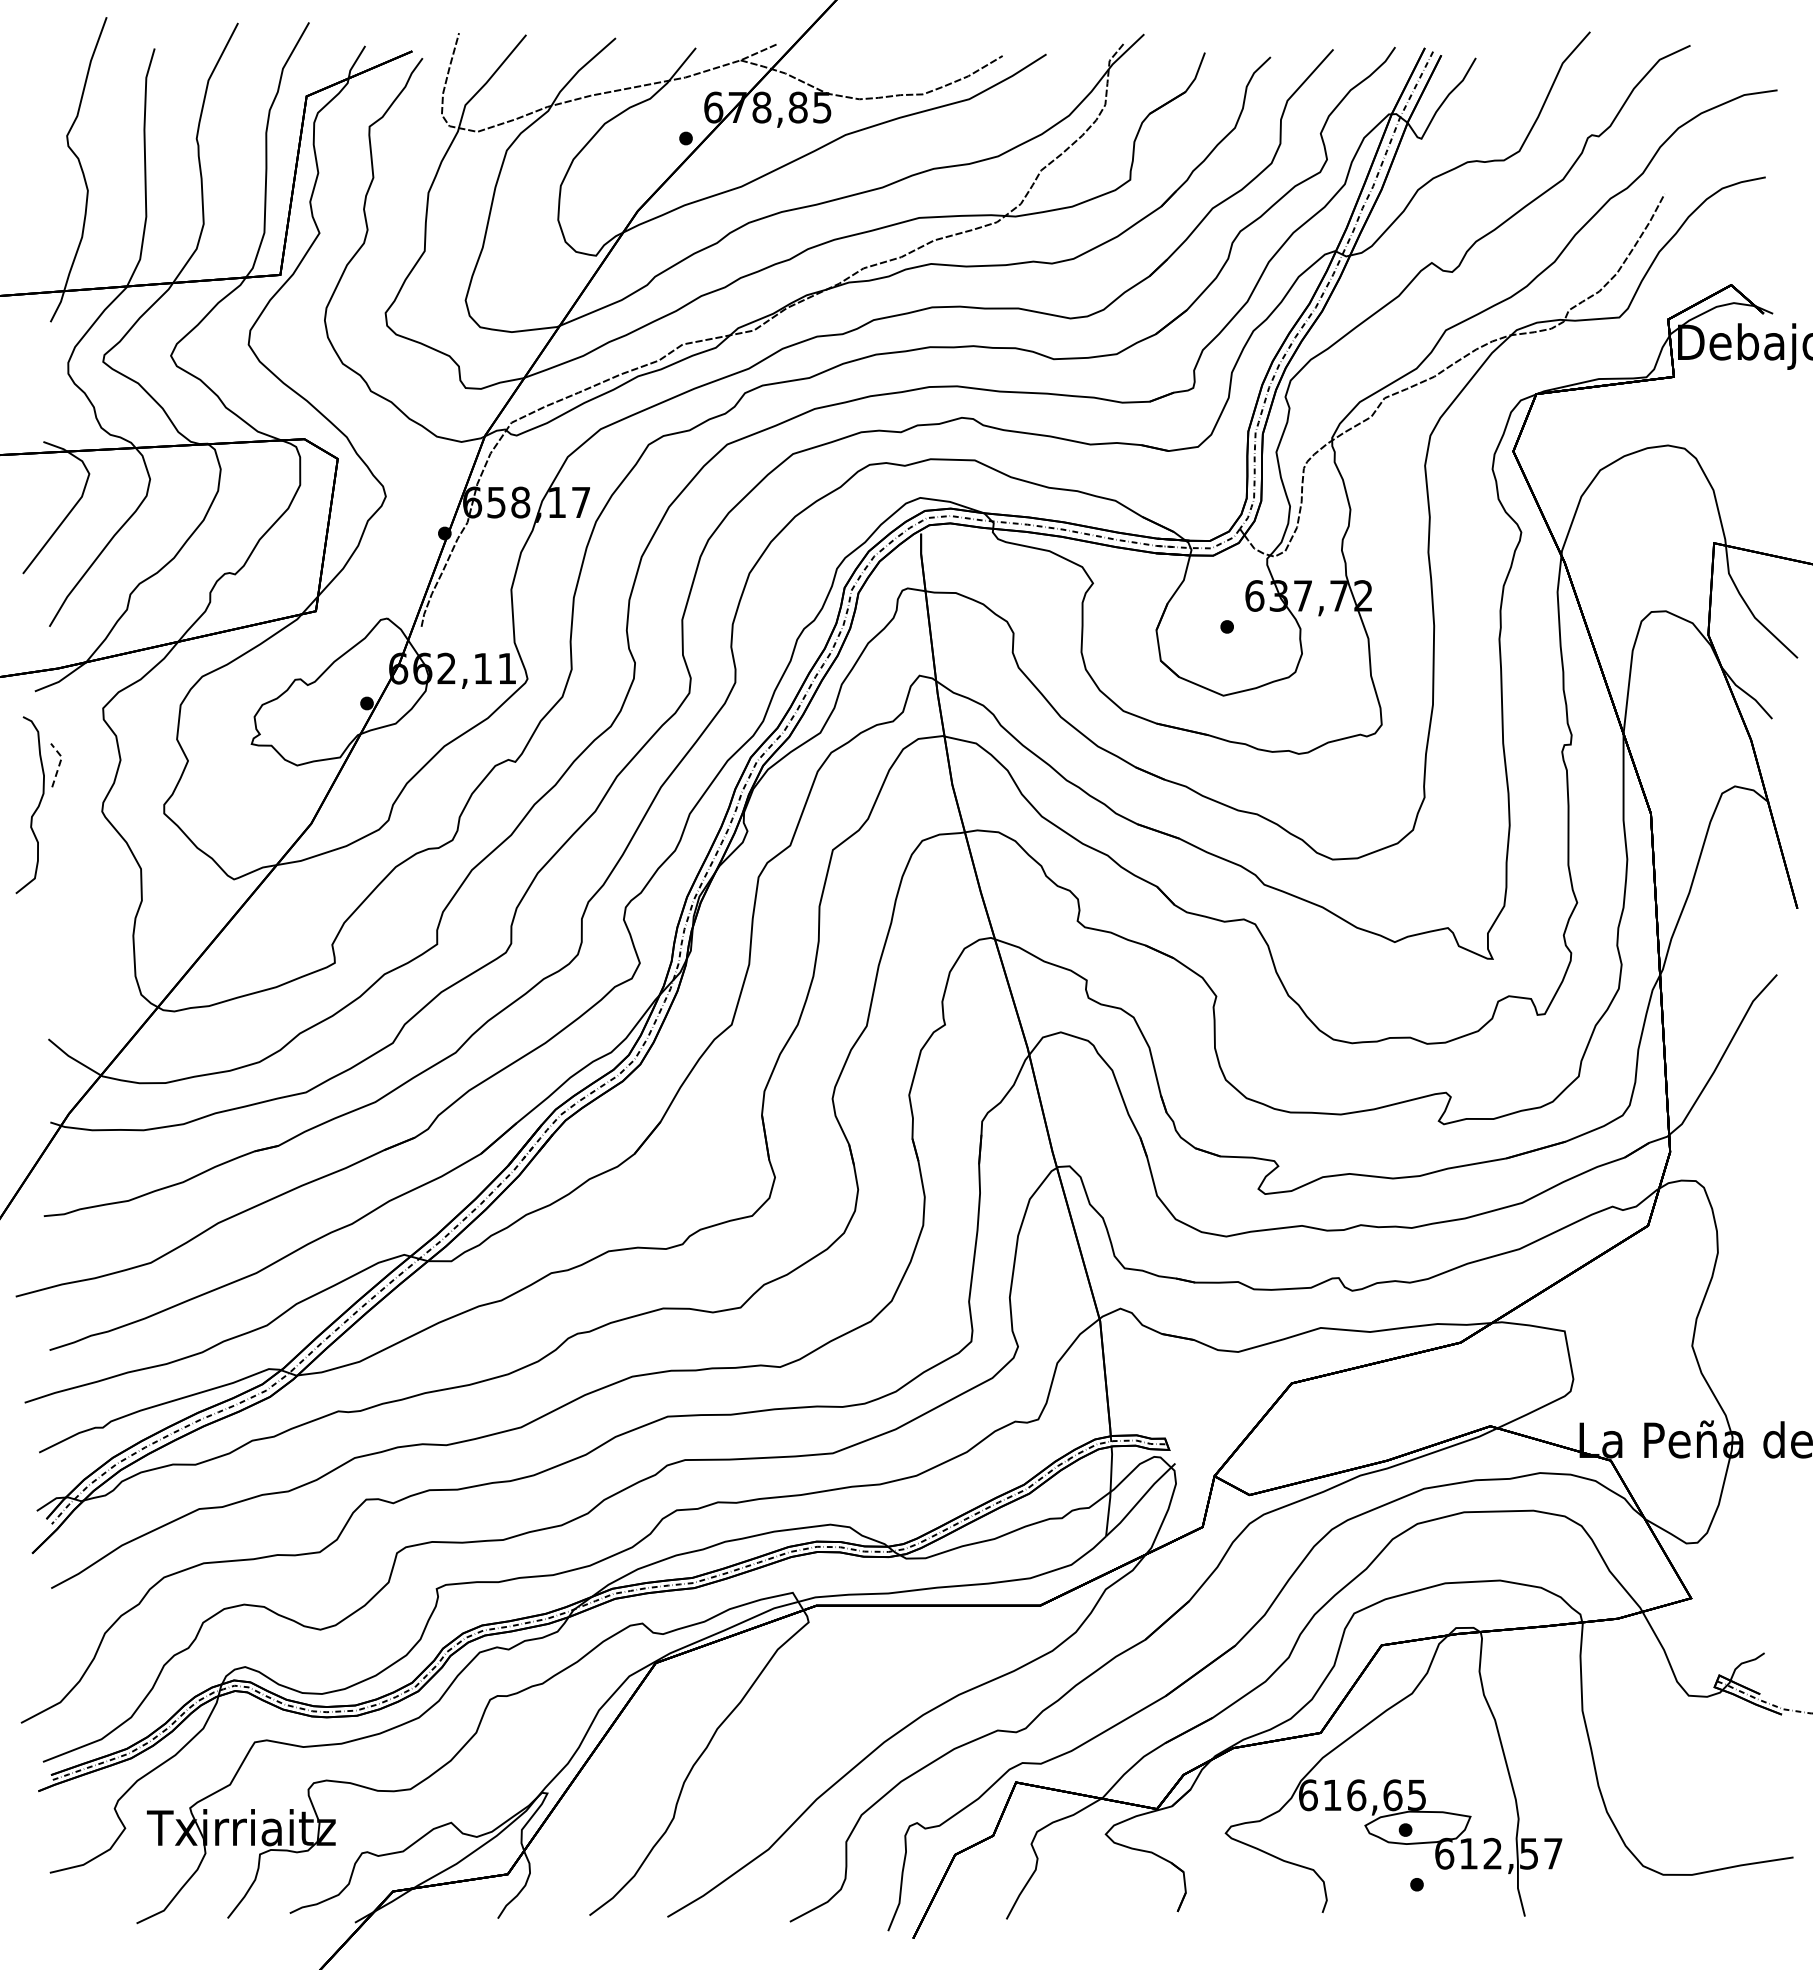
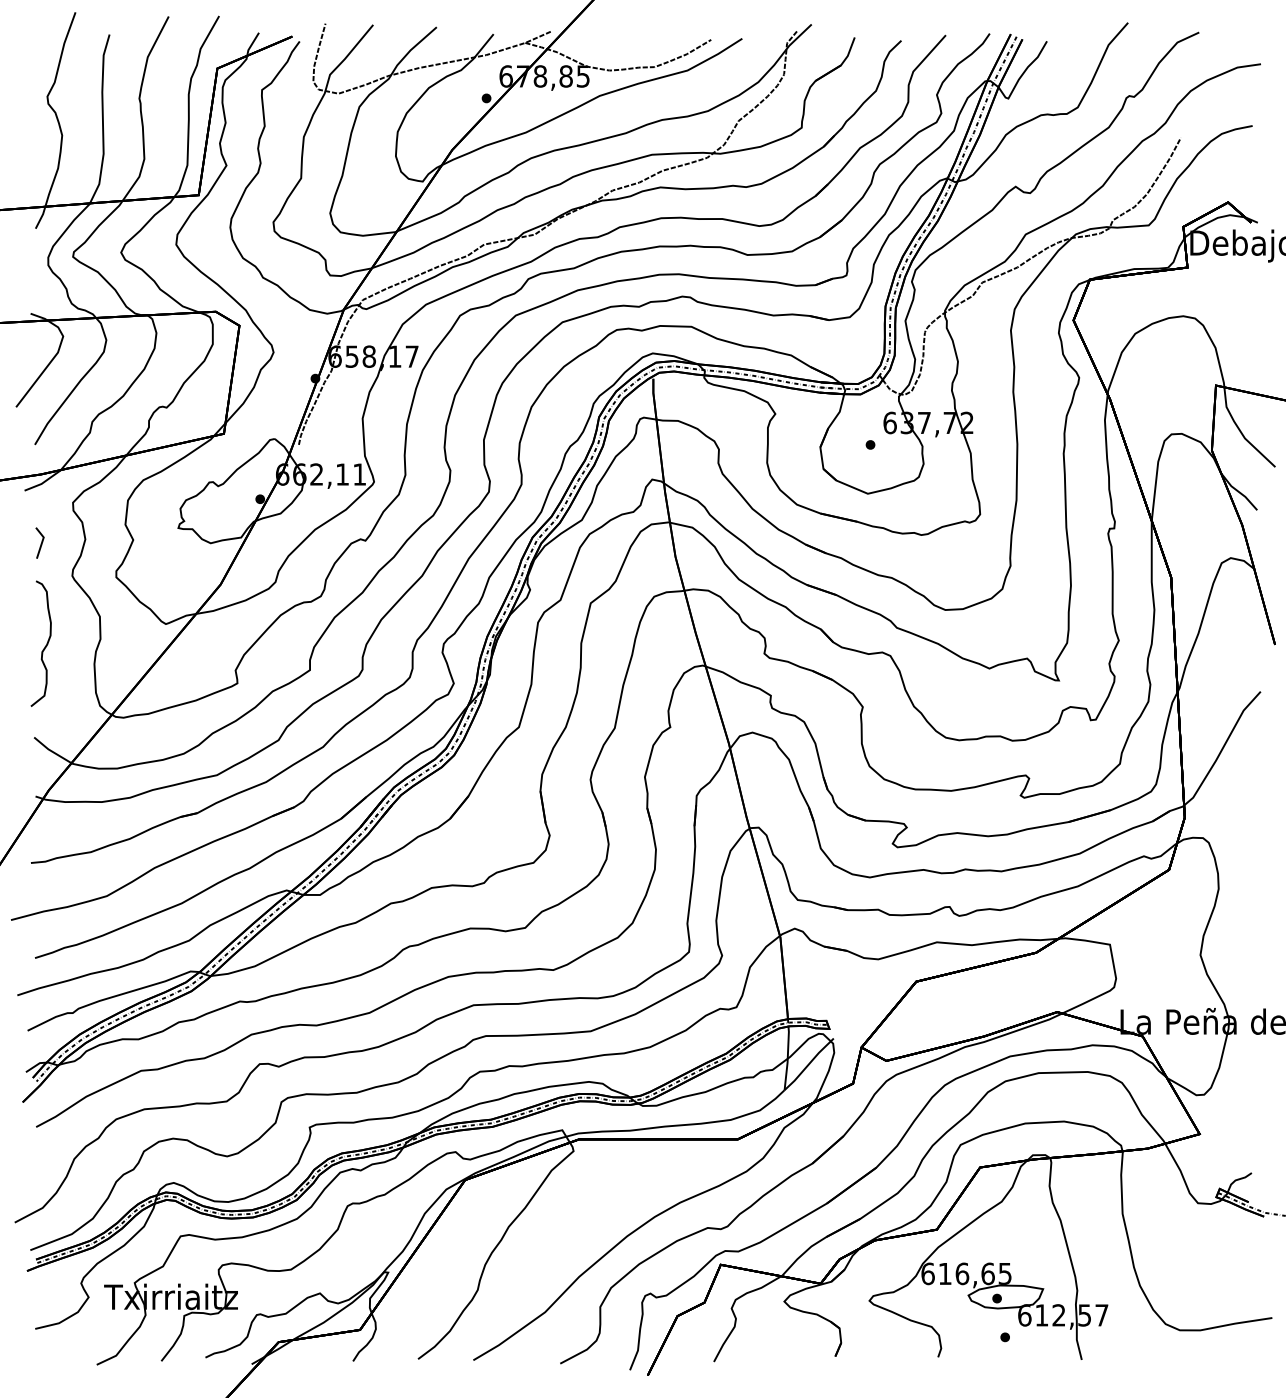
line: (60, 762) -> (42, 541), dashed -> solid
curve: (35, 809) -> (44, 646), moved

